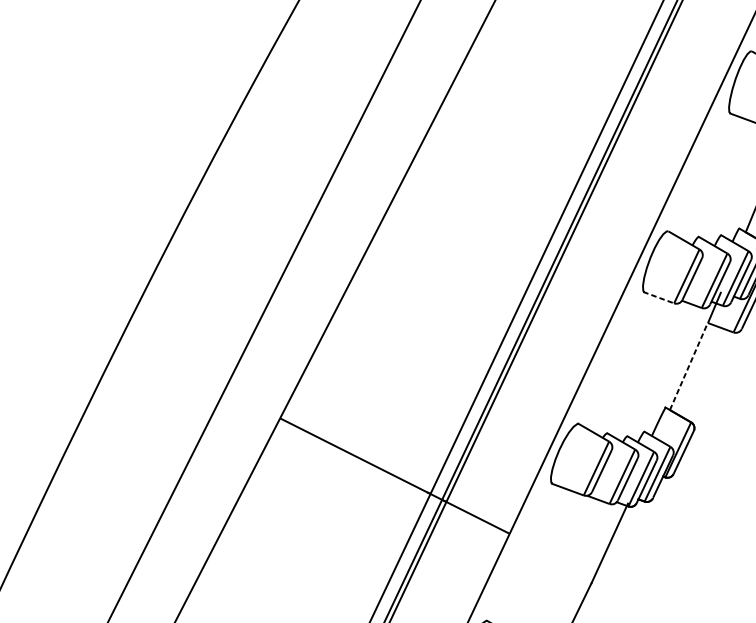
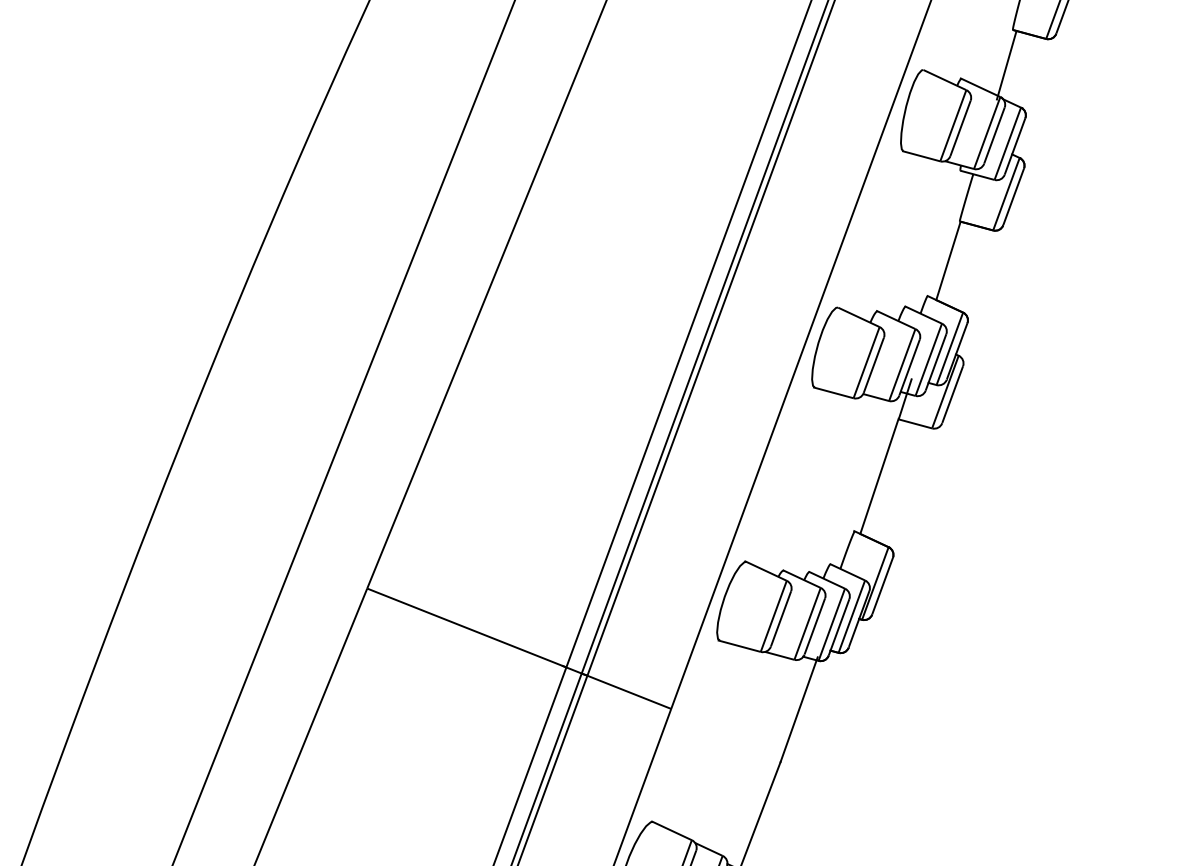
line: (658, 297) -> (833, 392), dashed -> solid
line: (688, 366) -> (879, 476), dashed -> solid

